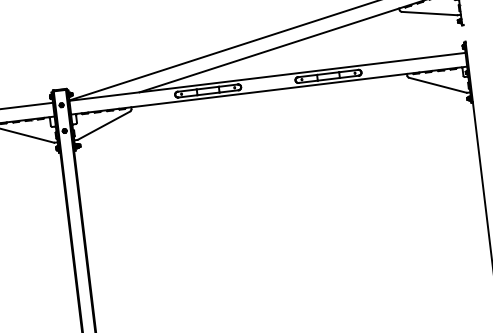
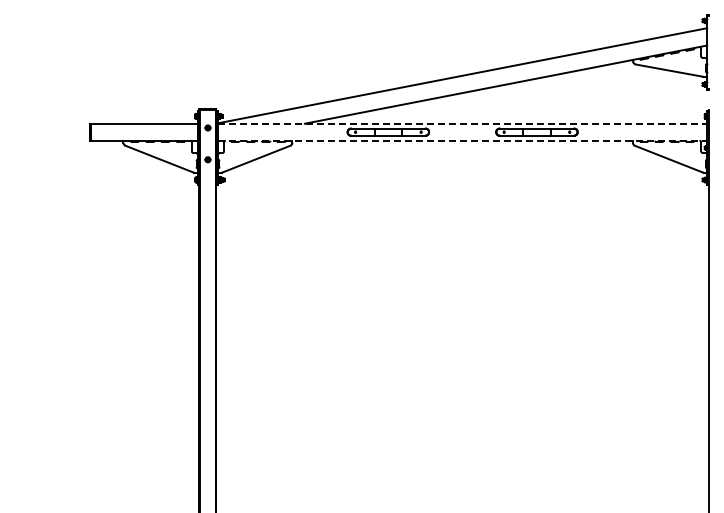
line: (268, 76) -> (463, 123), solid -> dashed
line: (269, 90) -> (462, 140), solid -> dashed

